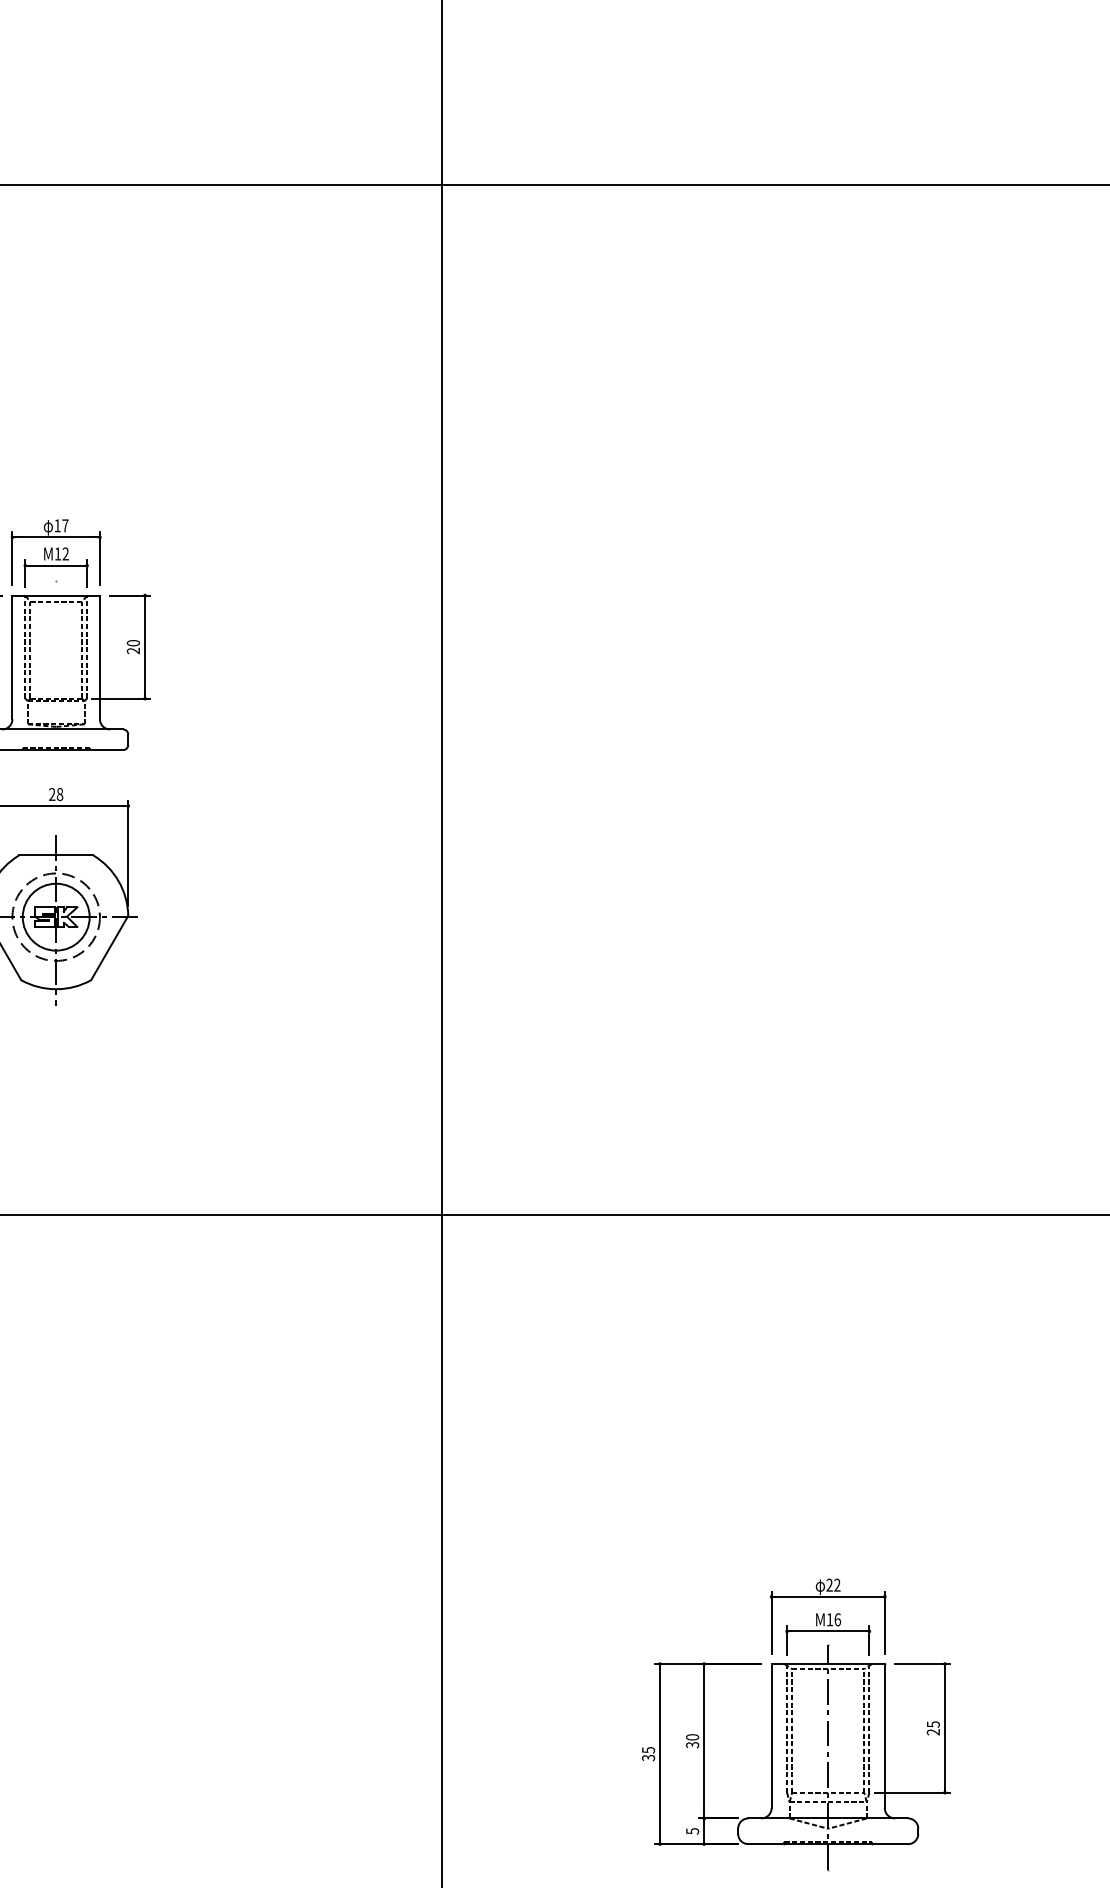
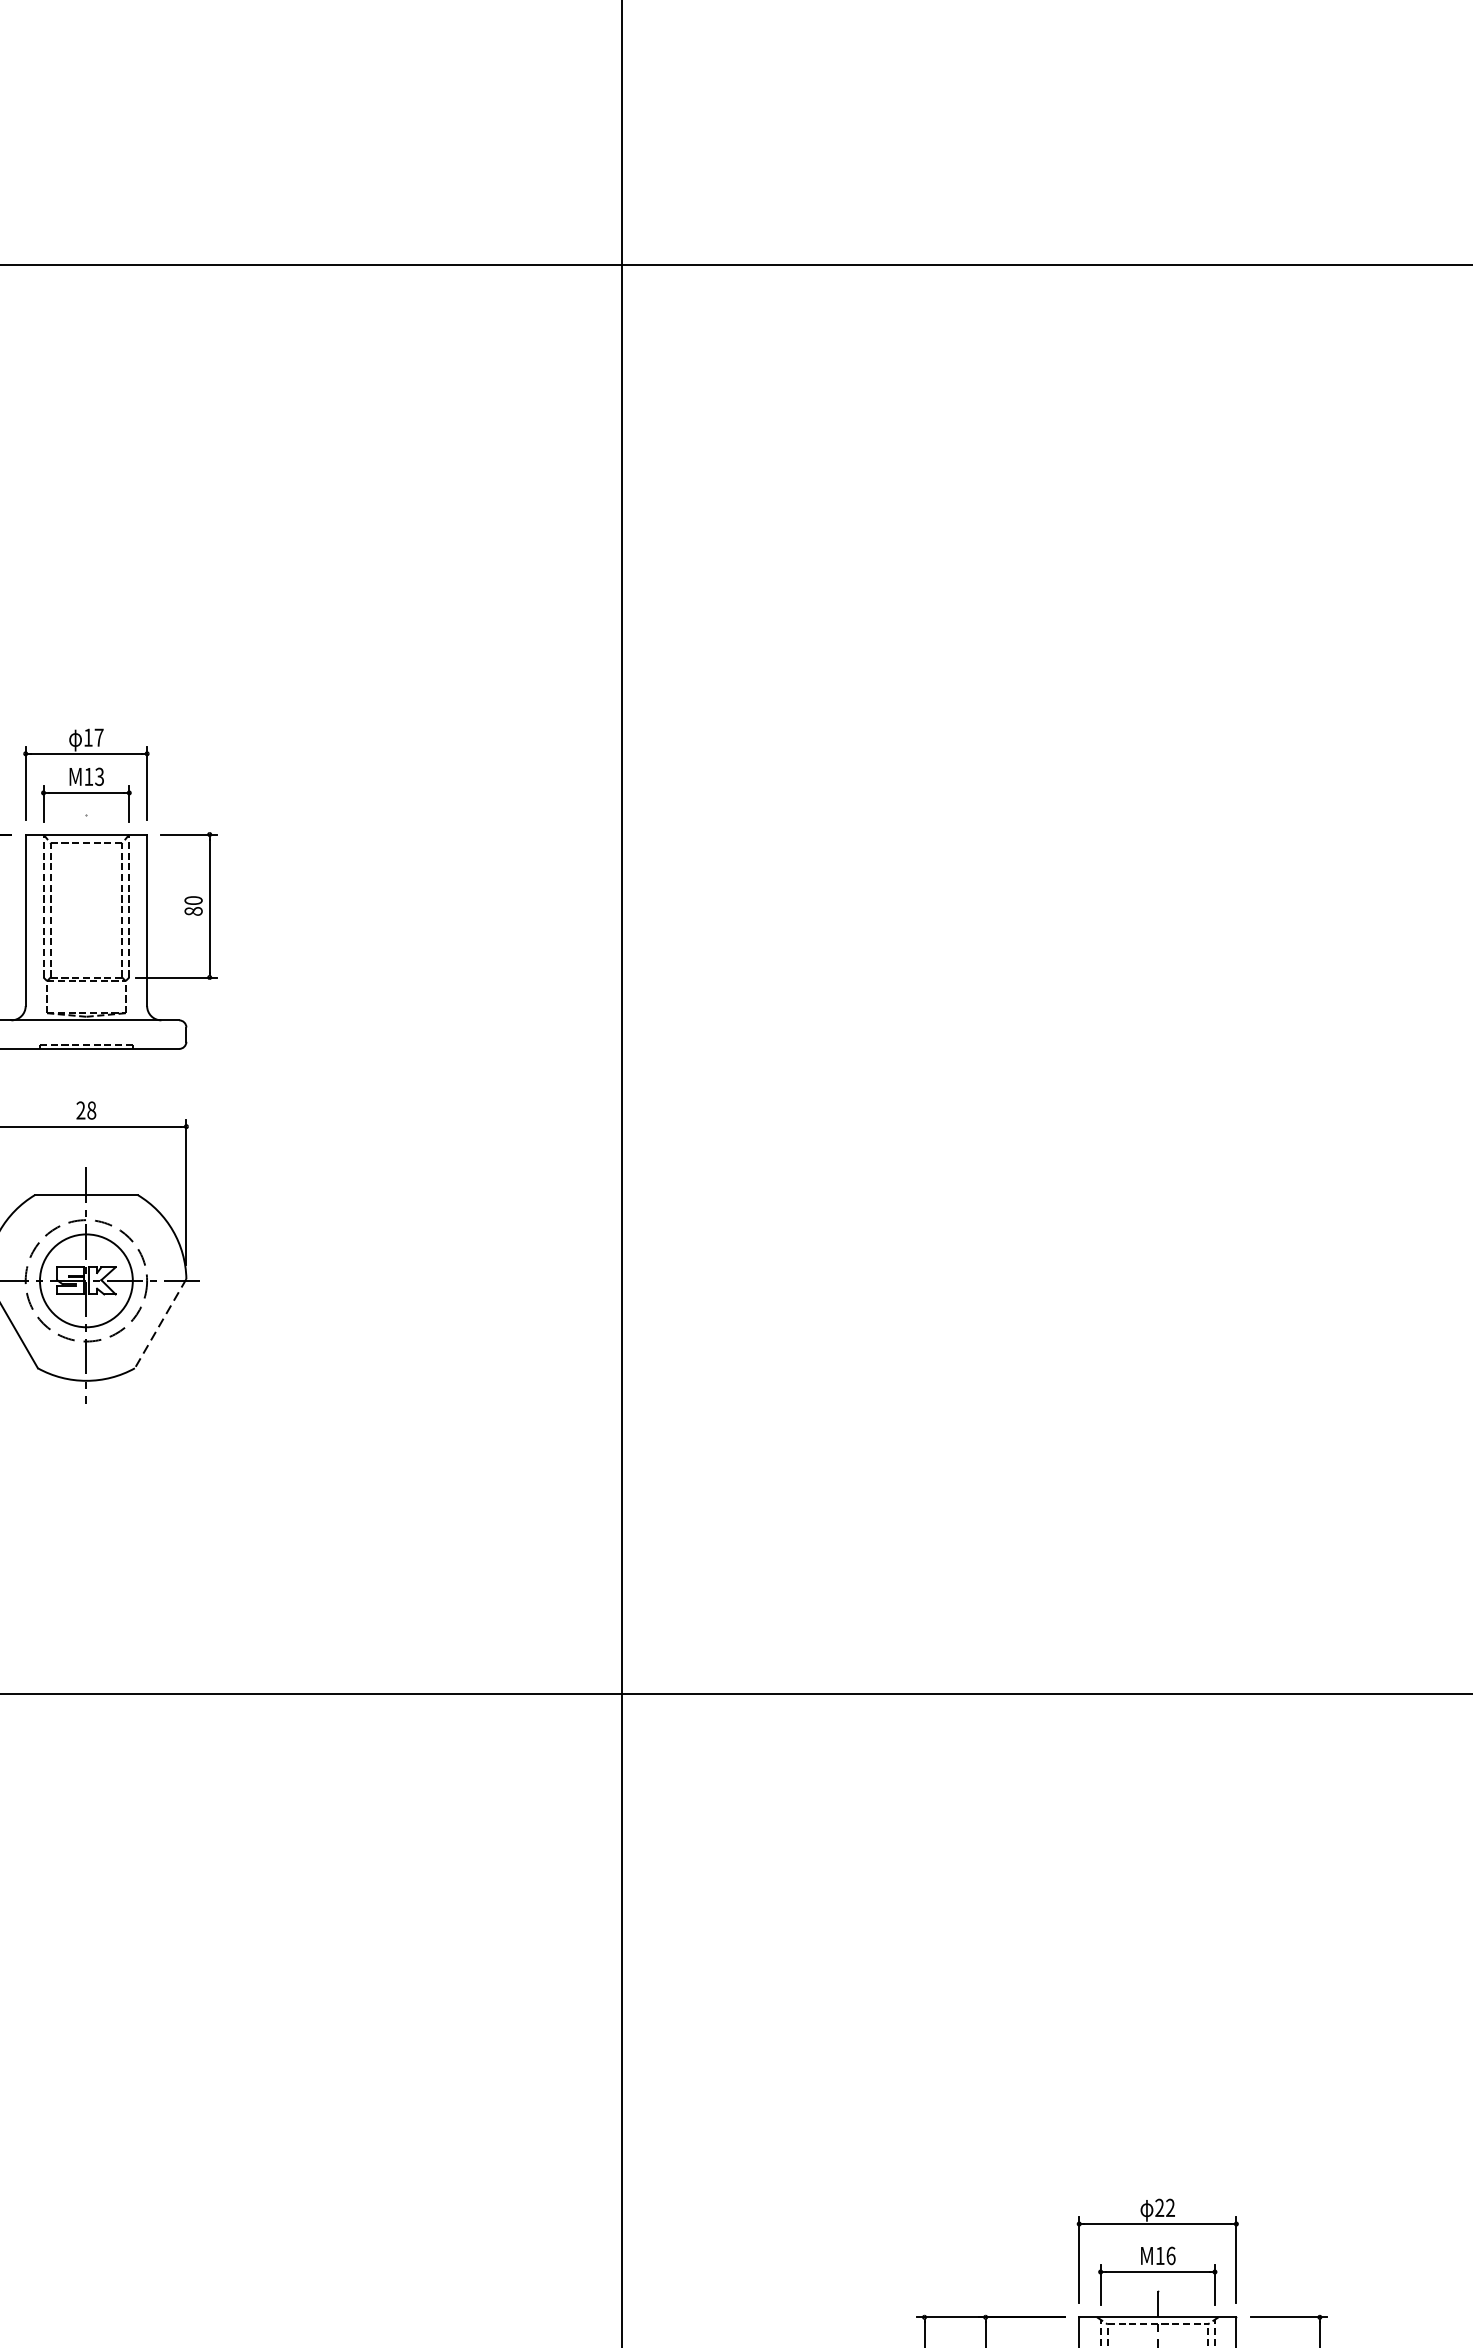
text: (65, 554) -> (99, 777), M12 -> M13
text: (133, 650) -> (193, 910), 20 -> 80
line: (109, 948) -> (160, 1324), solid -> dashed

